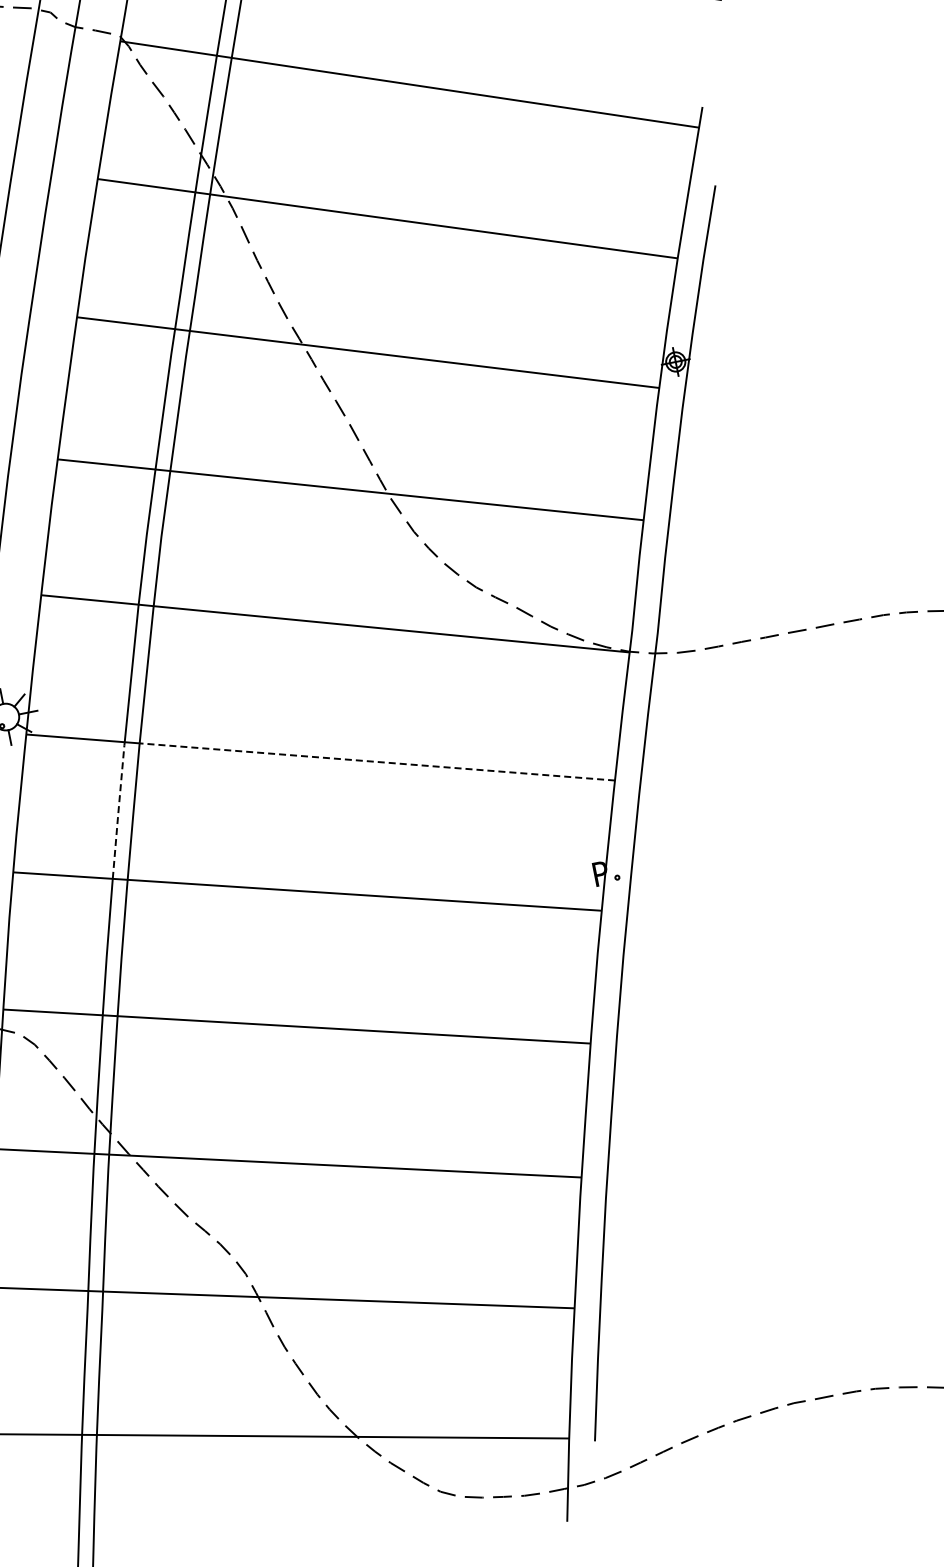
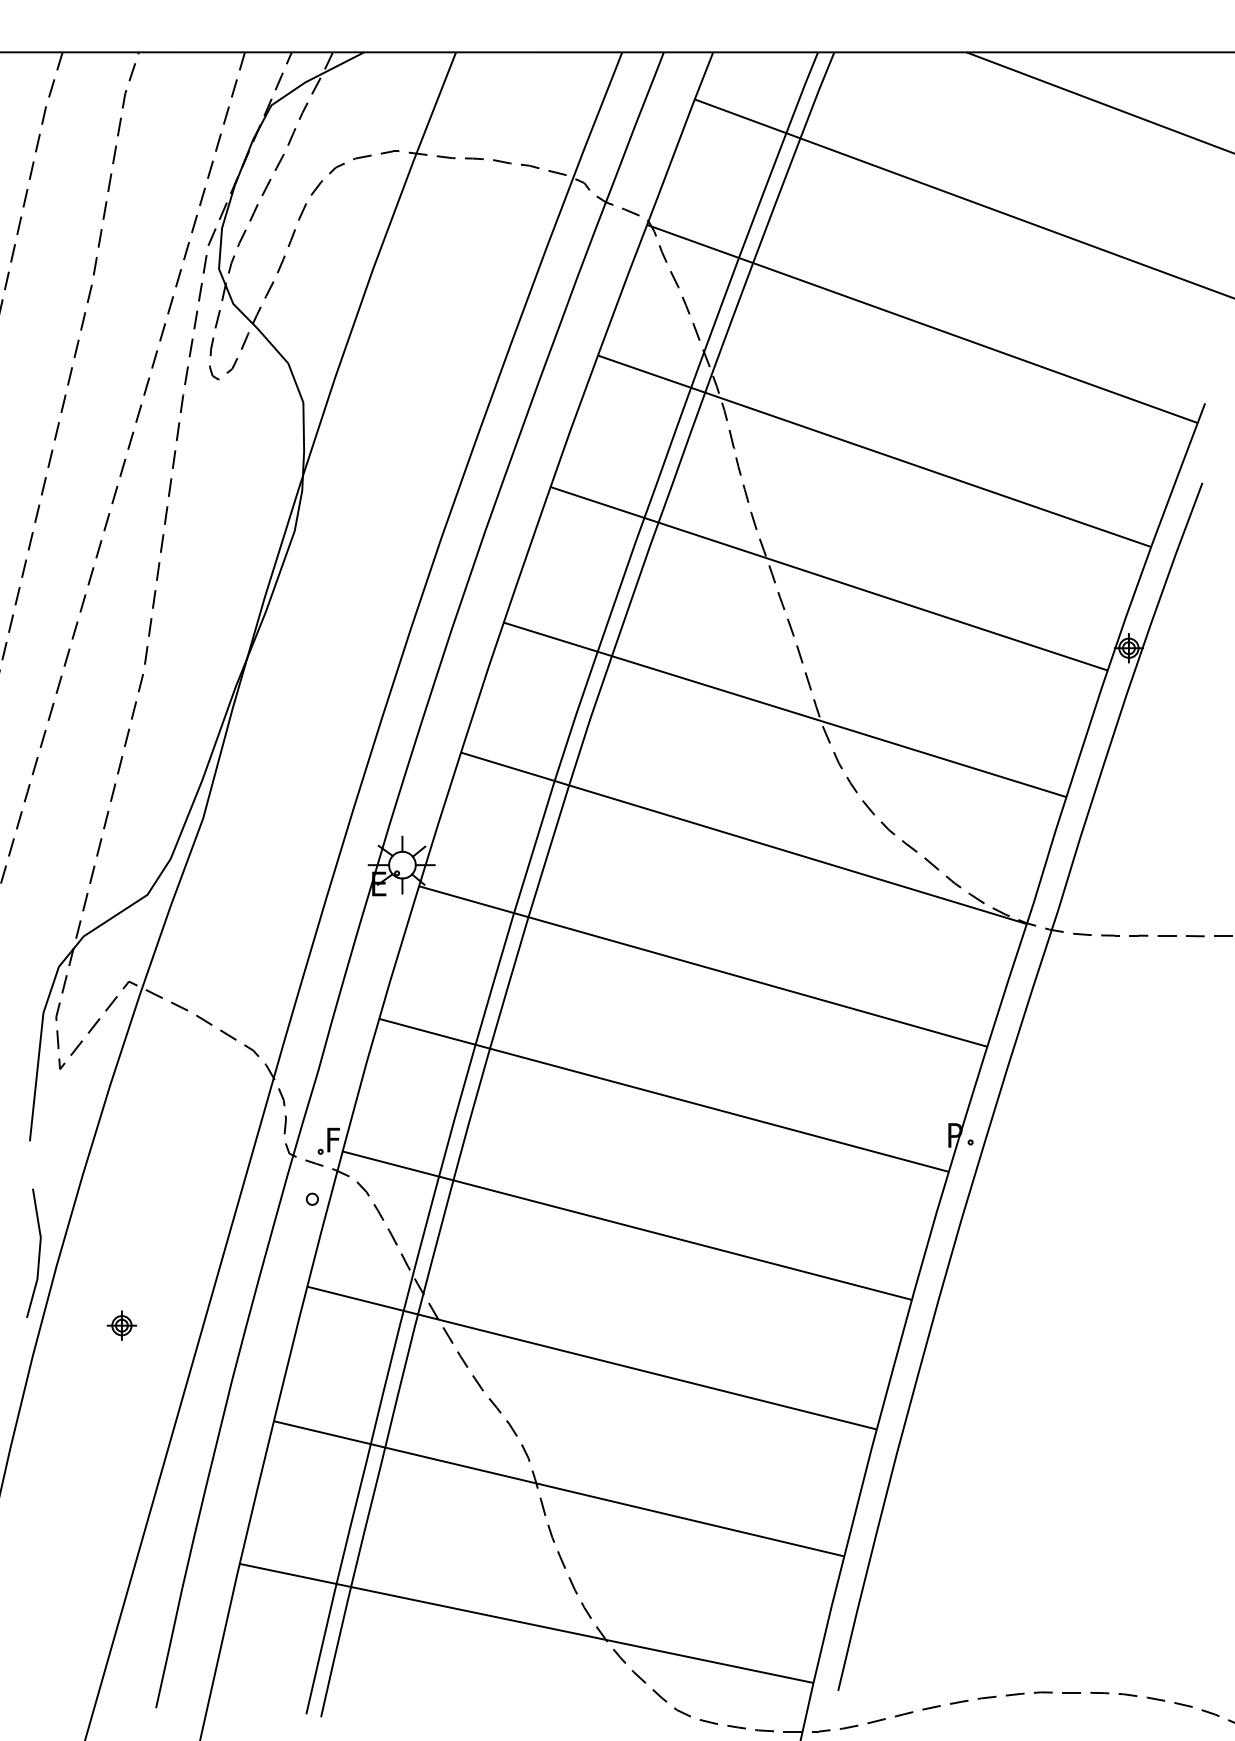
line: (376, 761) -> (757, 981), dashed -> solid
line: (118, 810) -> (494, 978), dashed -> solid

